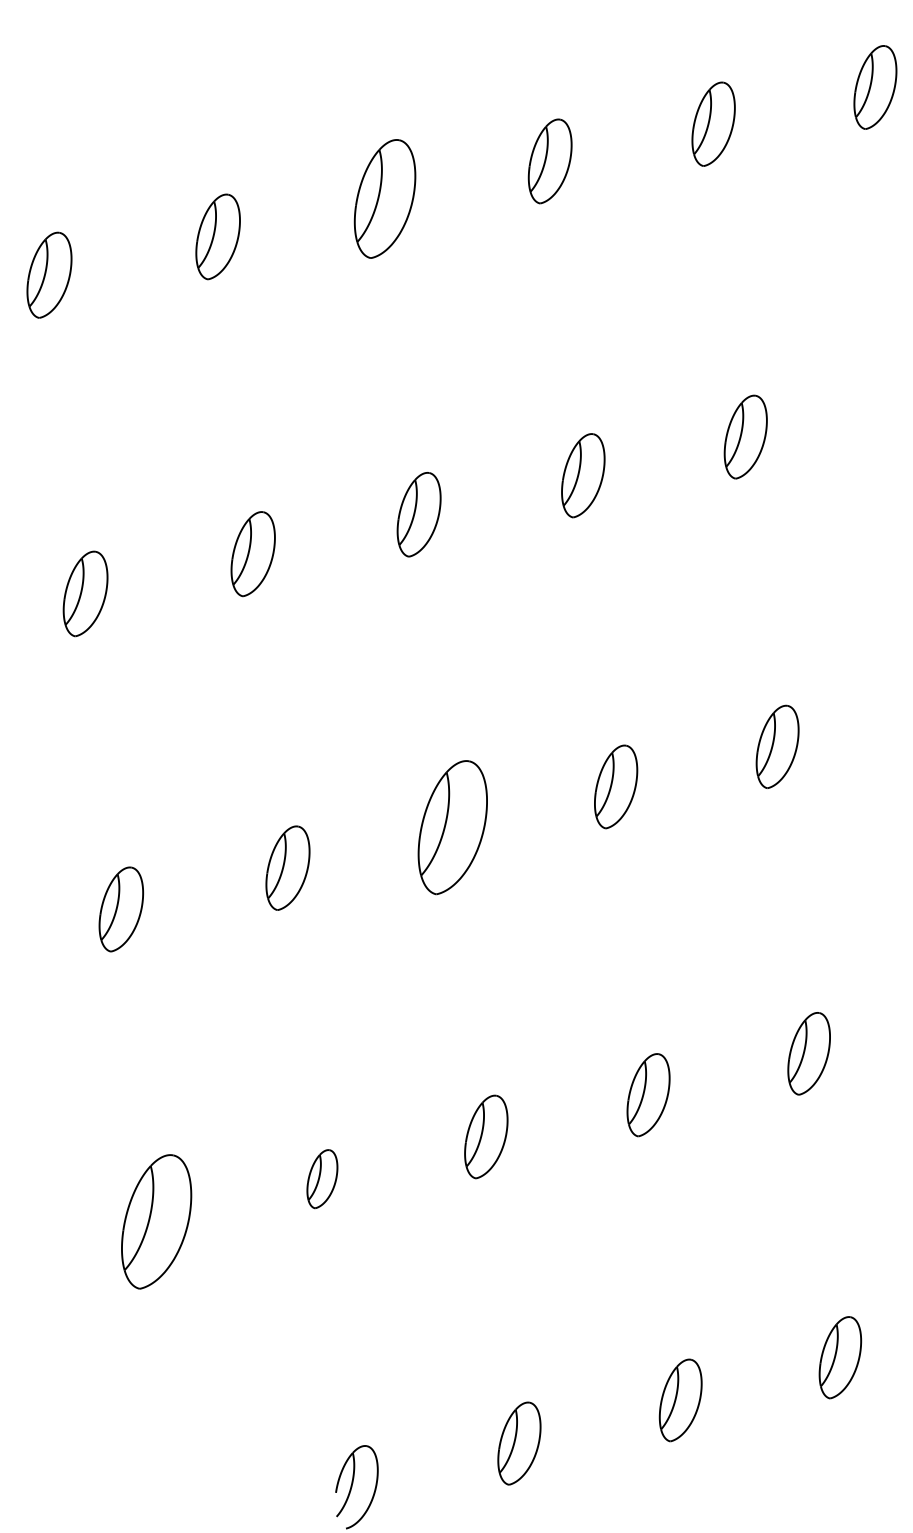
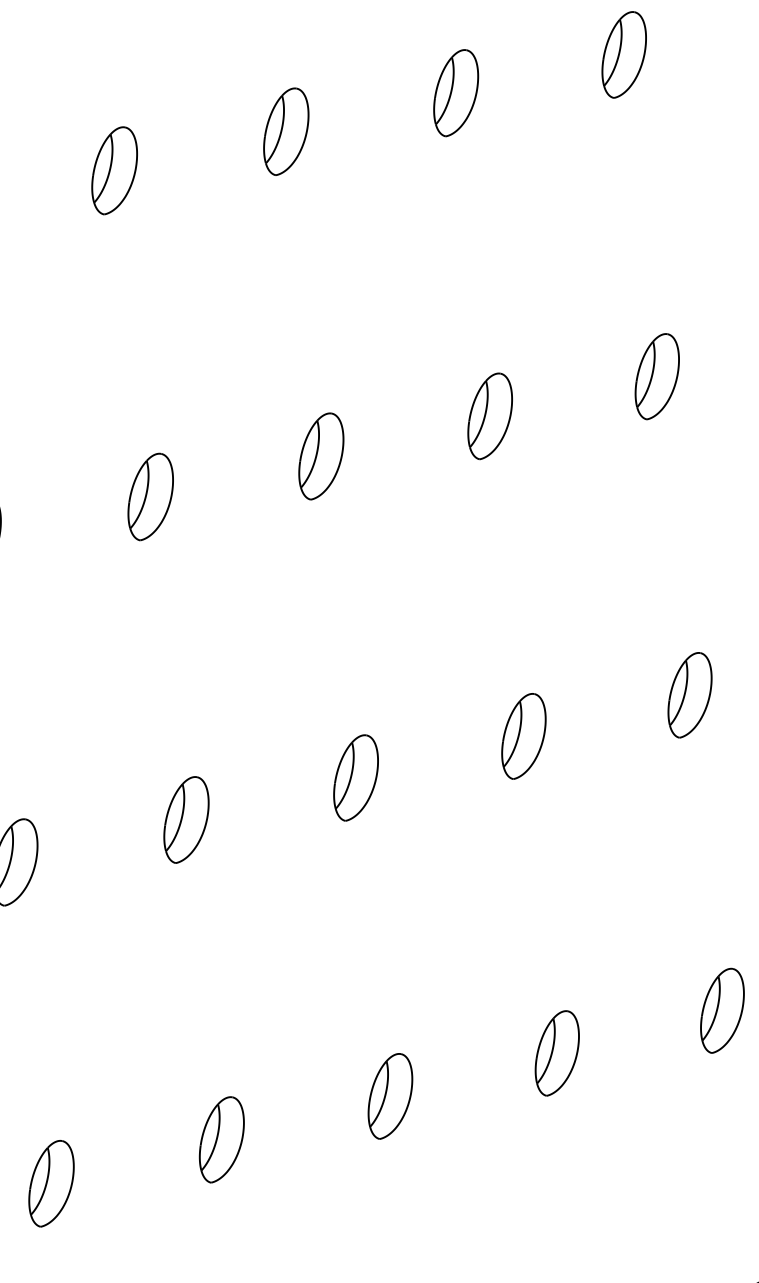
part: (384, 198) -> (285, 131), size x0.71
part: (452, 826) -> (355, 777), size x0.62
part: (322, 1178) -> (221, 1139), size x1.43
part: (156, 1221) -> (51, 1183), size x0.62

